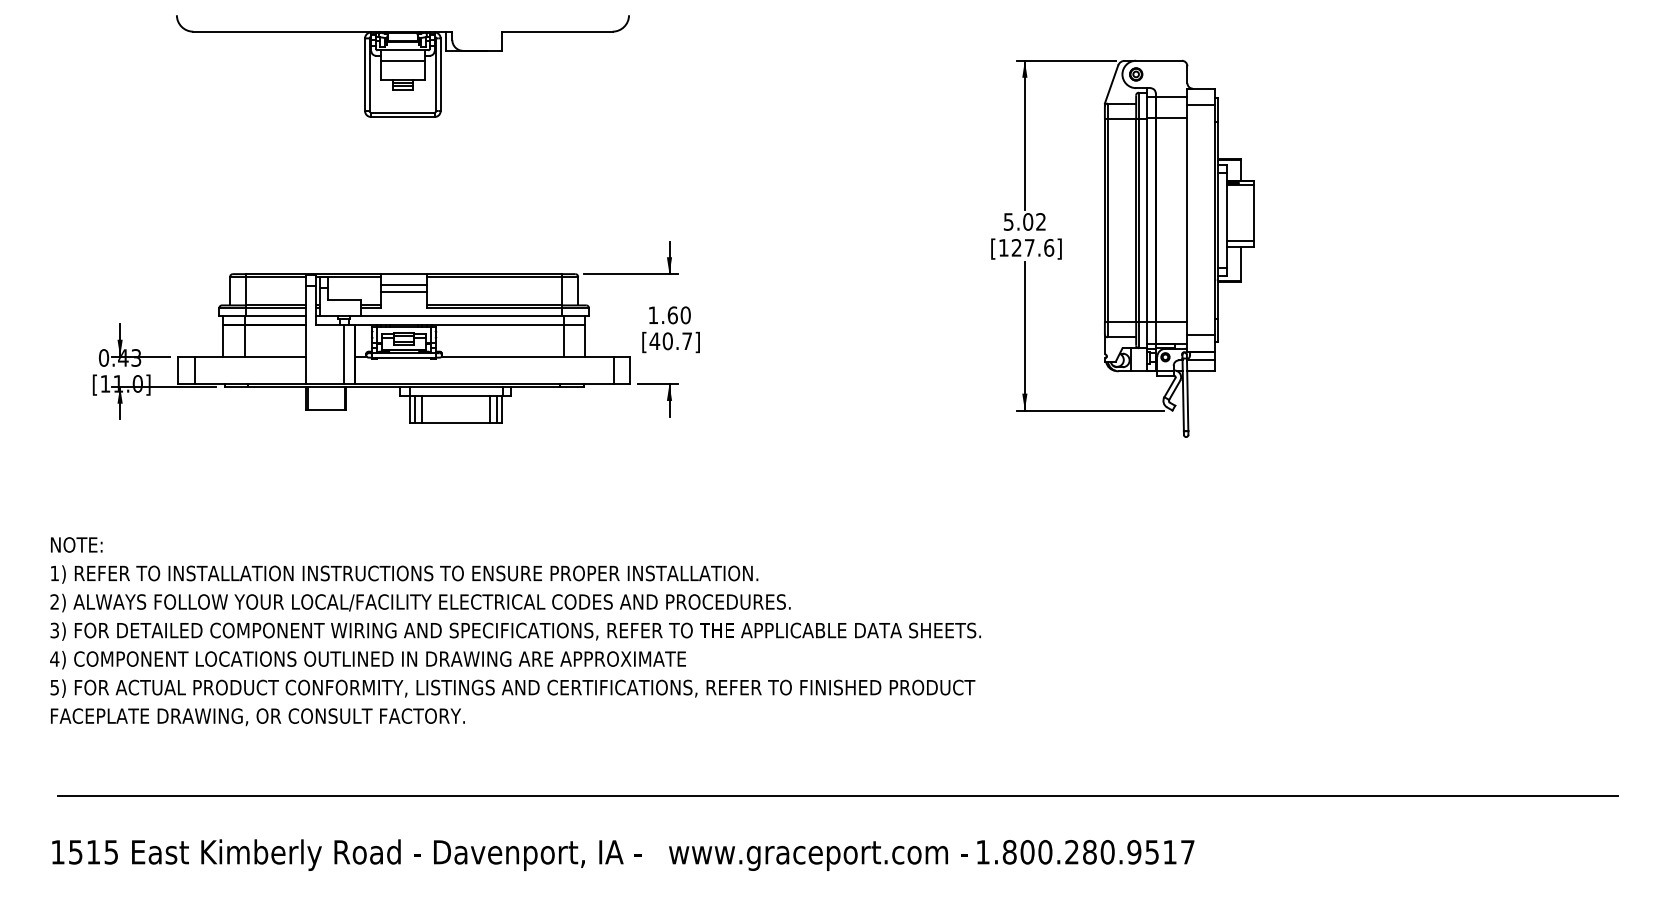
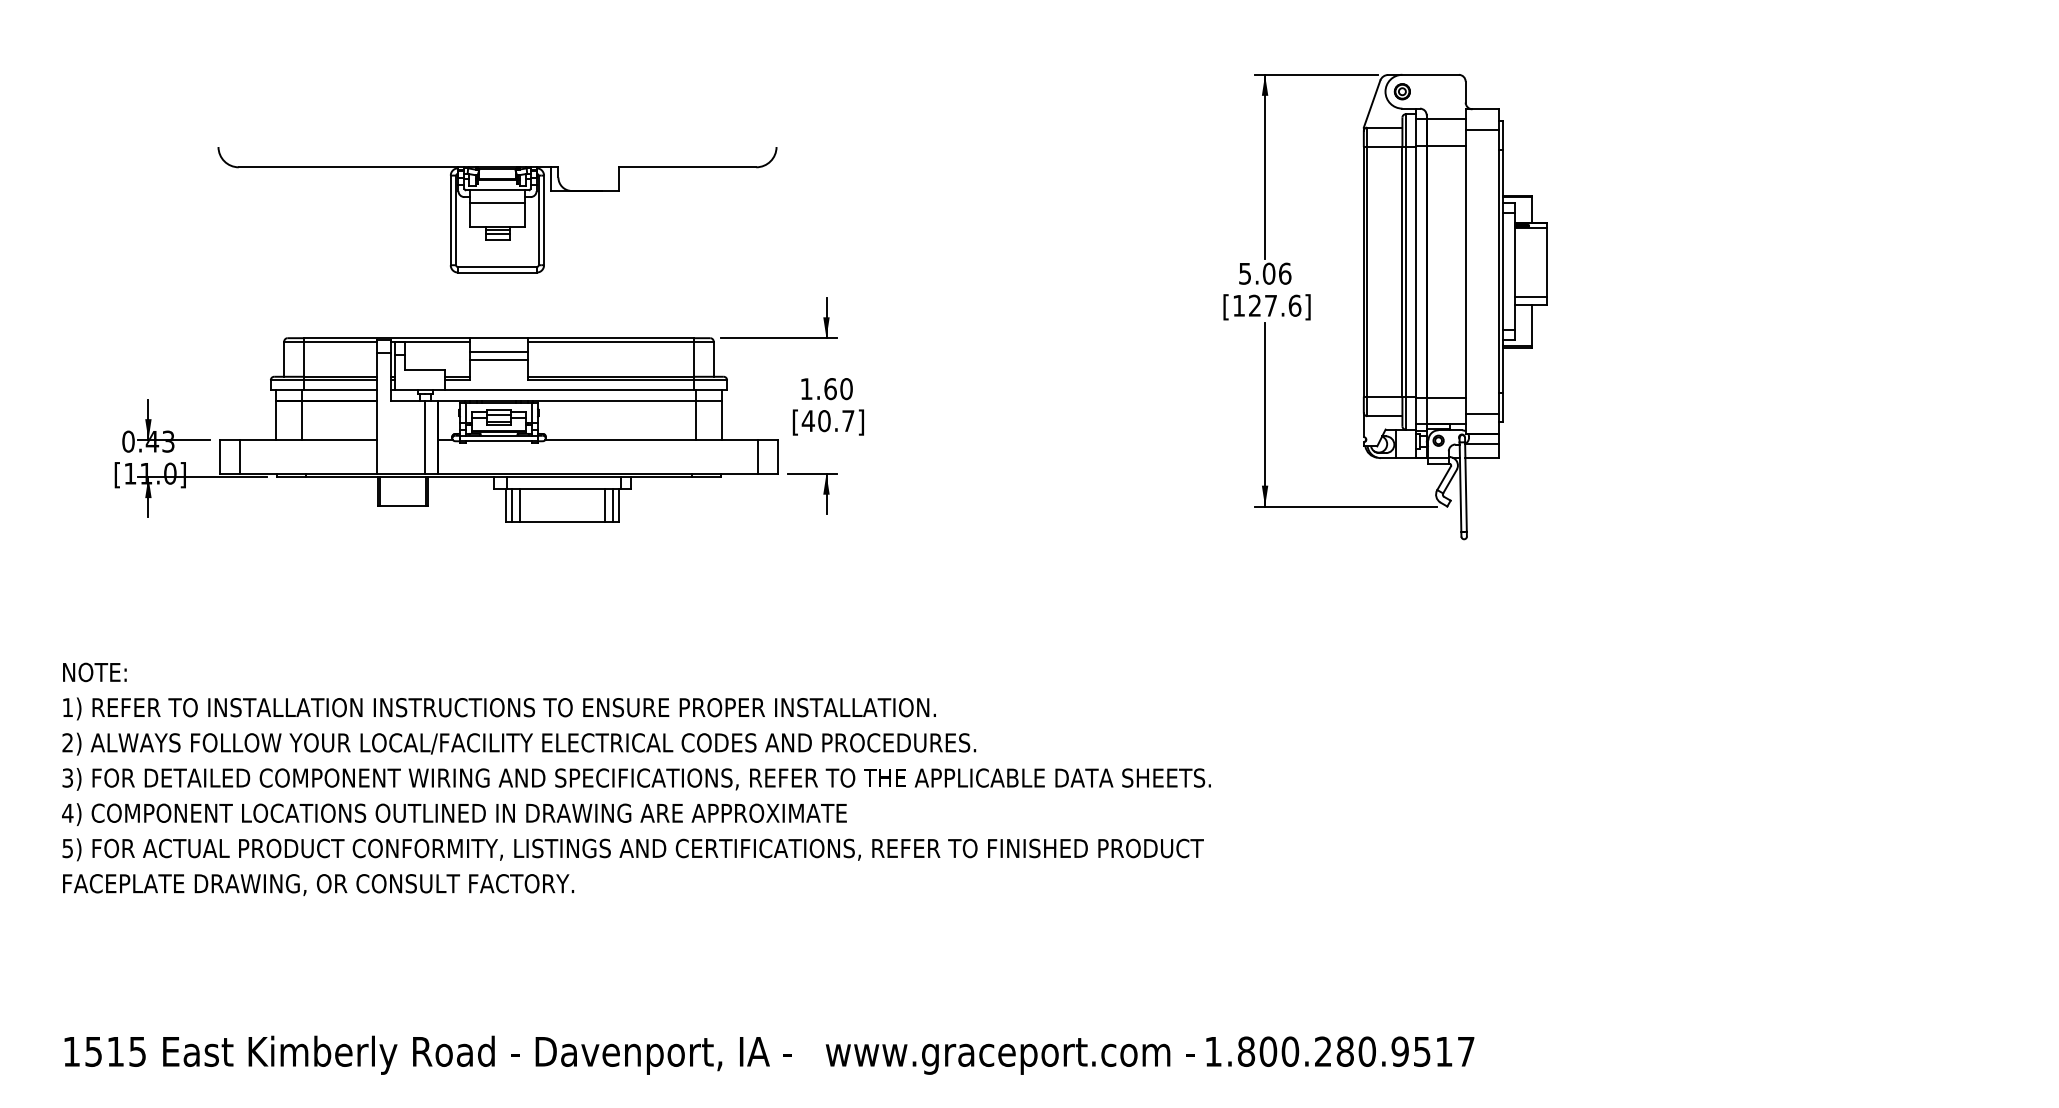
part: (402, 66) -> (496, 210), moved
text: (1041, 221) -> (1285, 273), 5.02 -> 5.06
line: (837, 795) -> (1033, 981), removed

